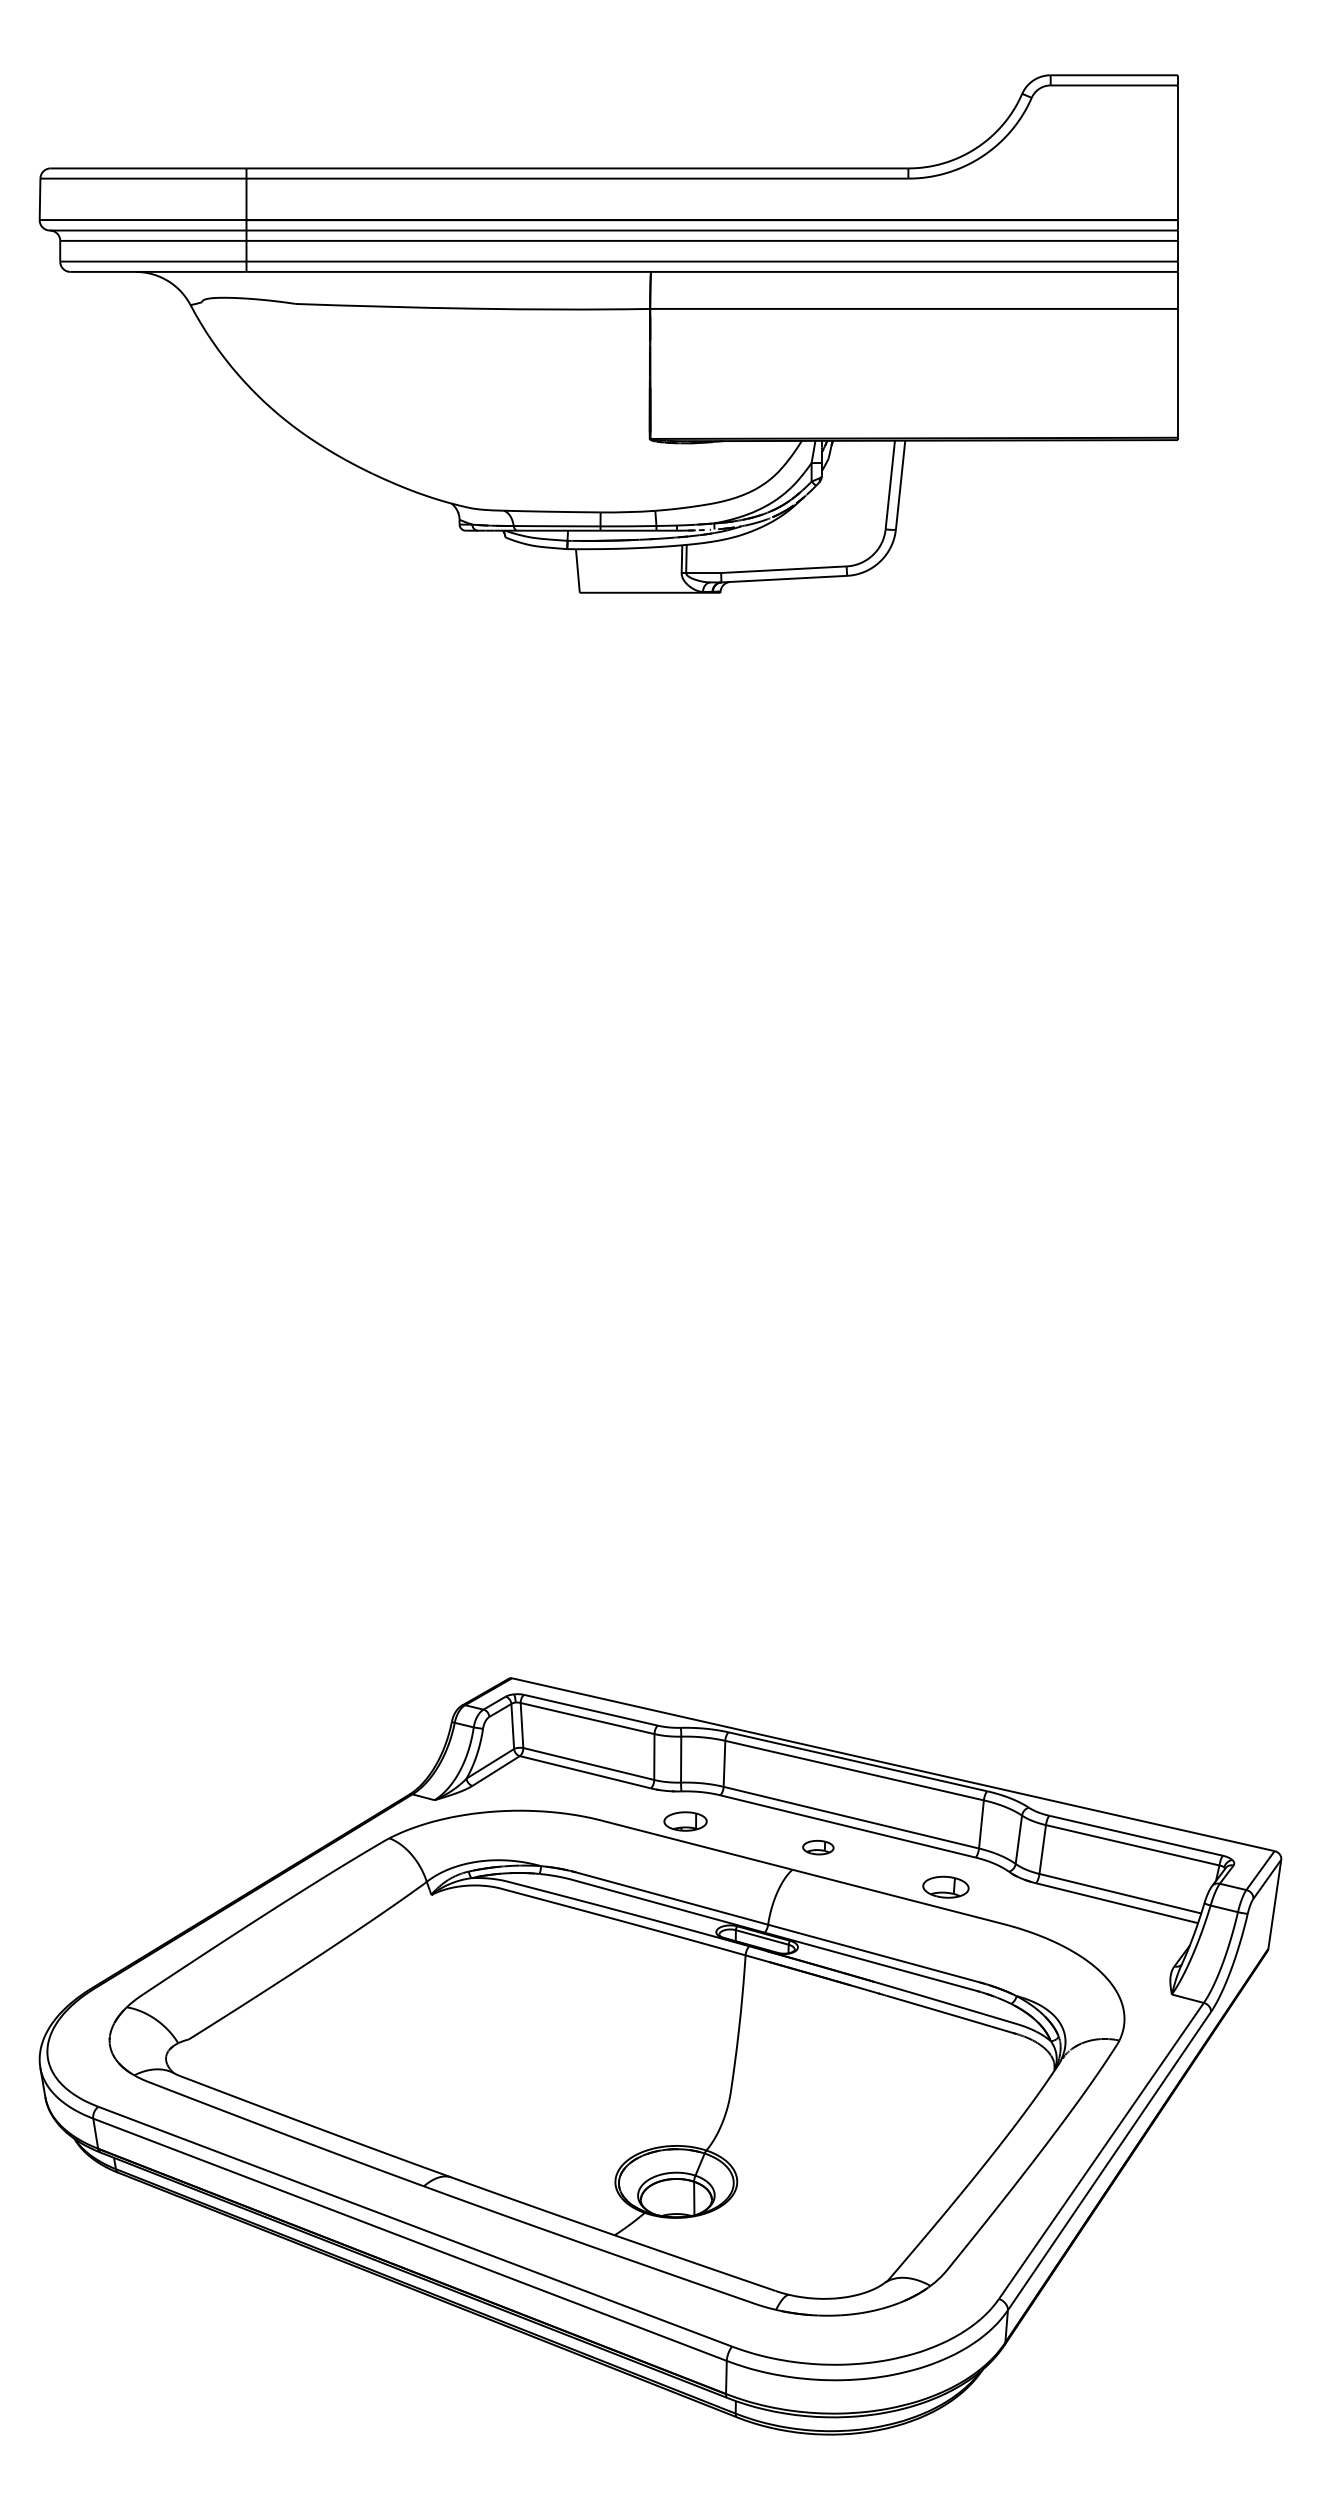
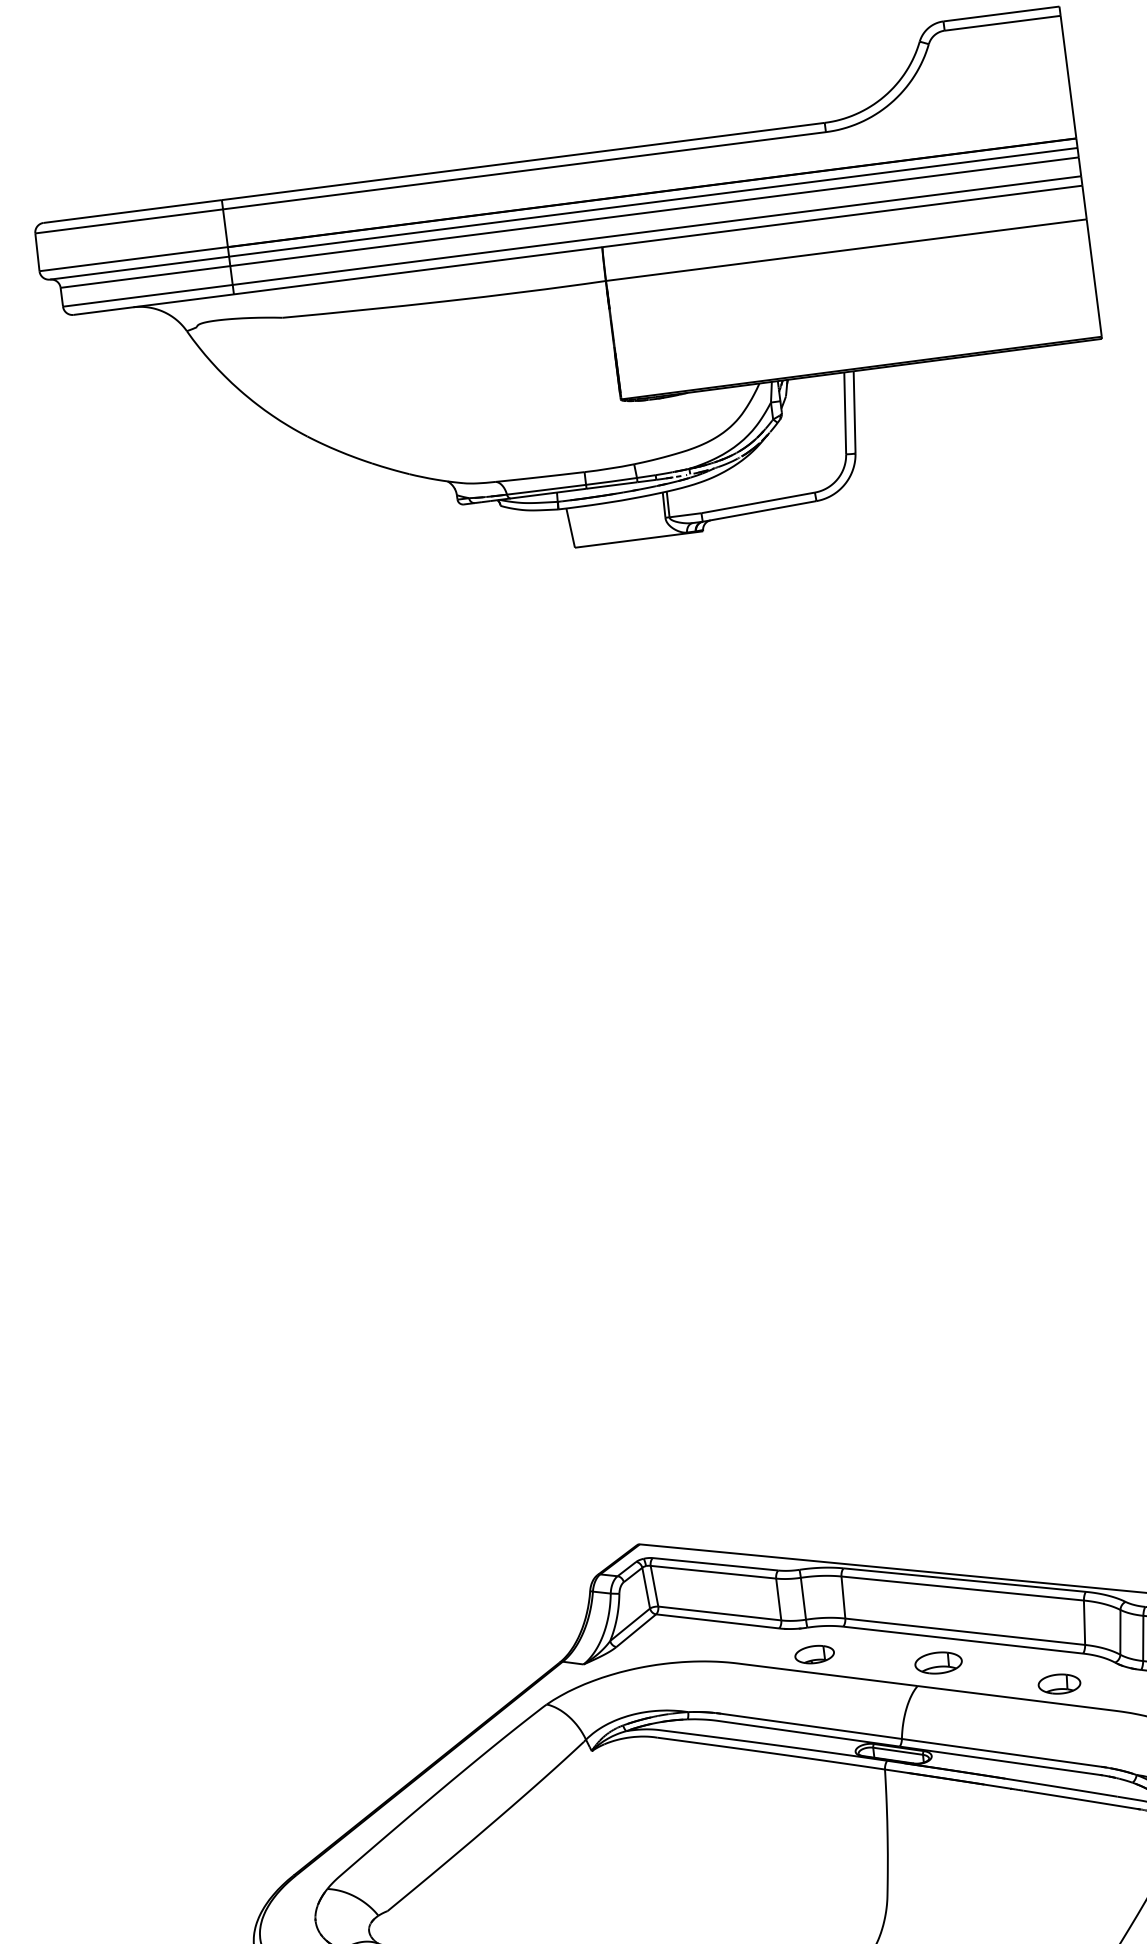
part: (818, 1847) -> (938, 1662), size x1.67

